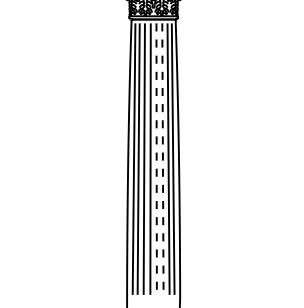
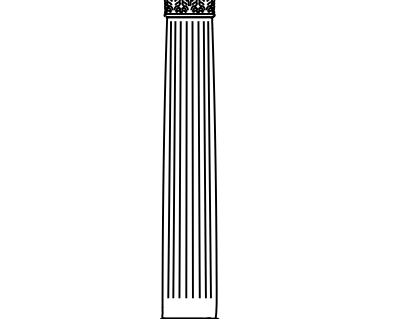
line: (156, 158) -> (192, 159), dashed -> solid
line: (163, 158) -> (199, 159), dashed -> solid

